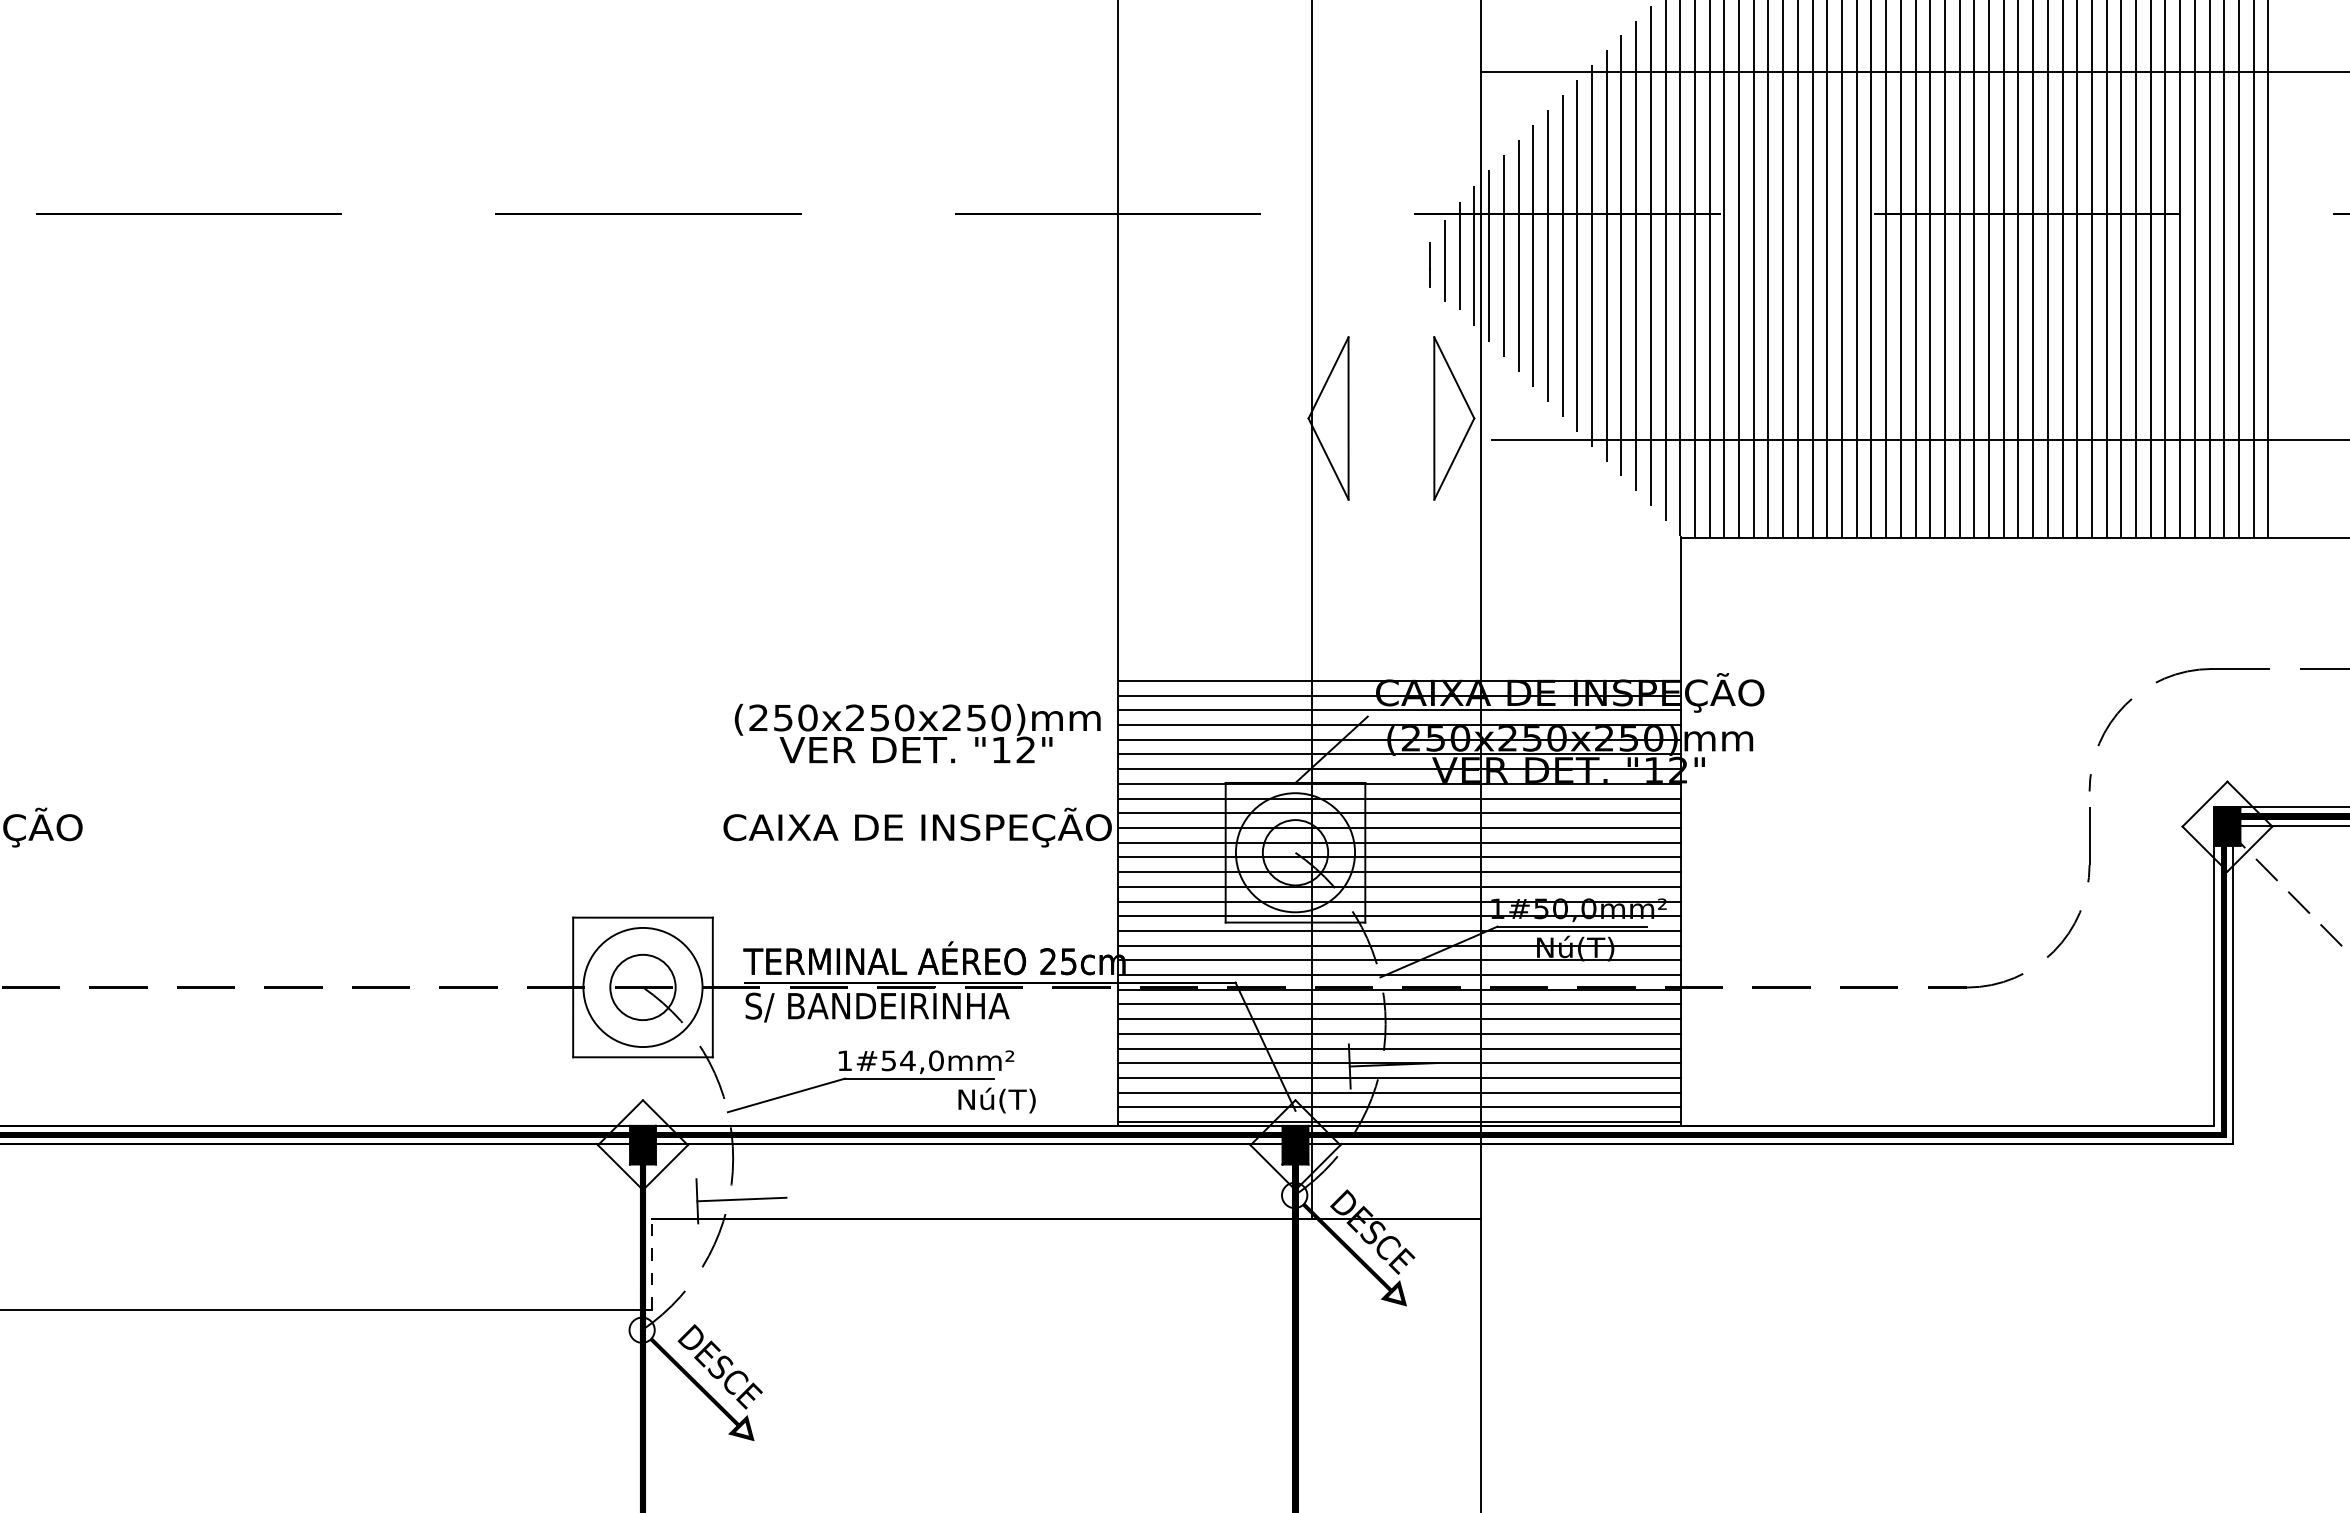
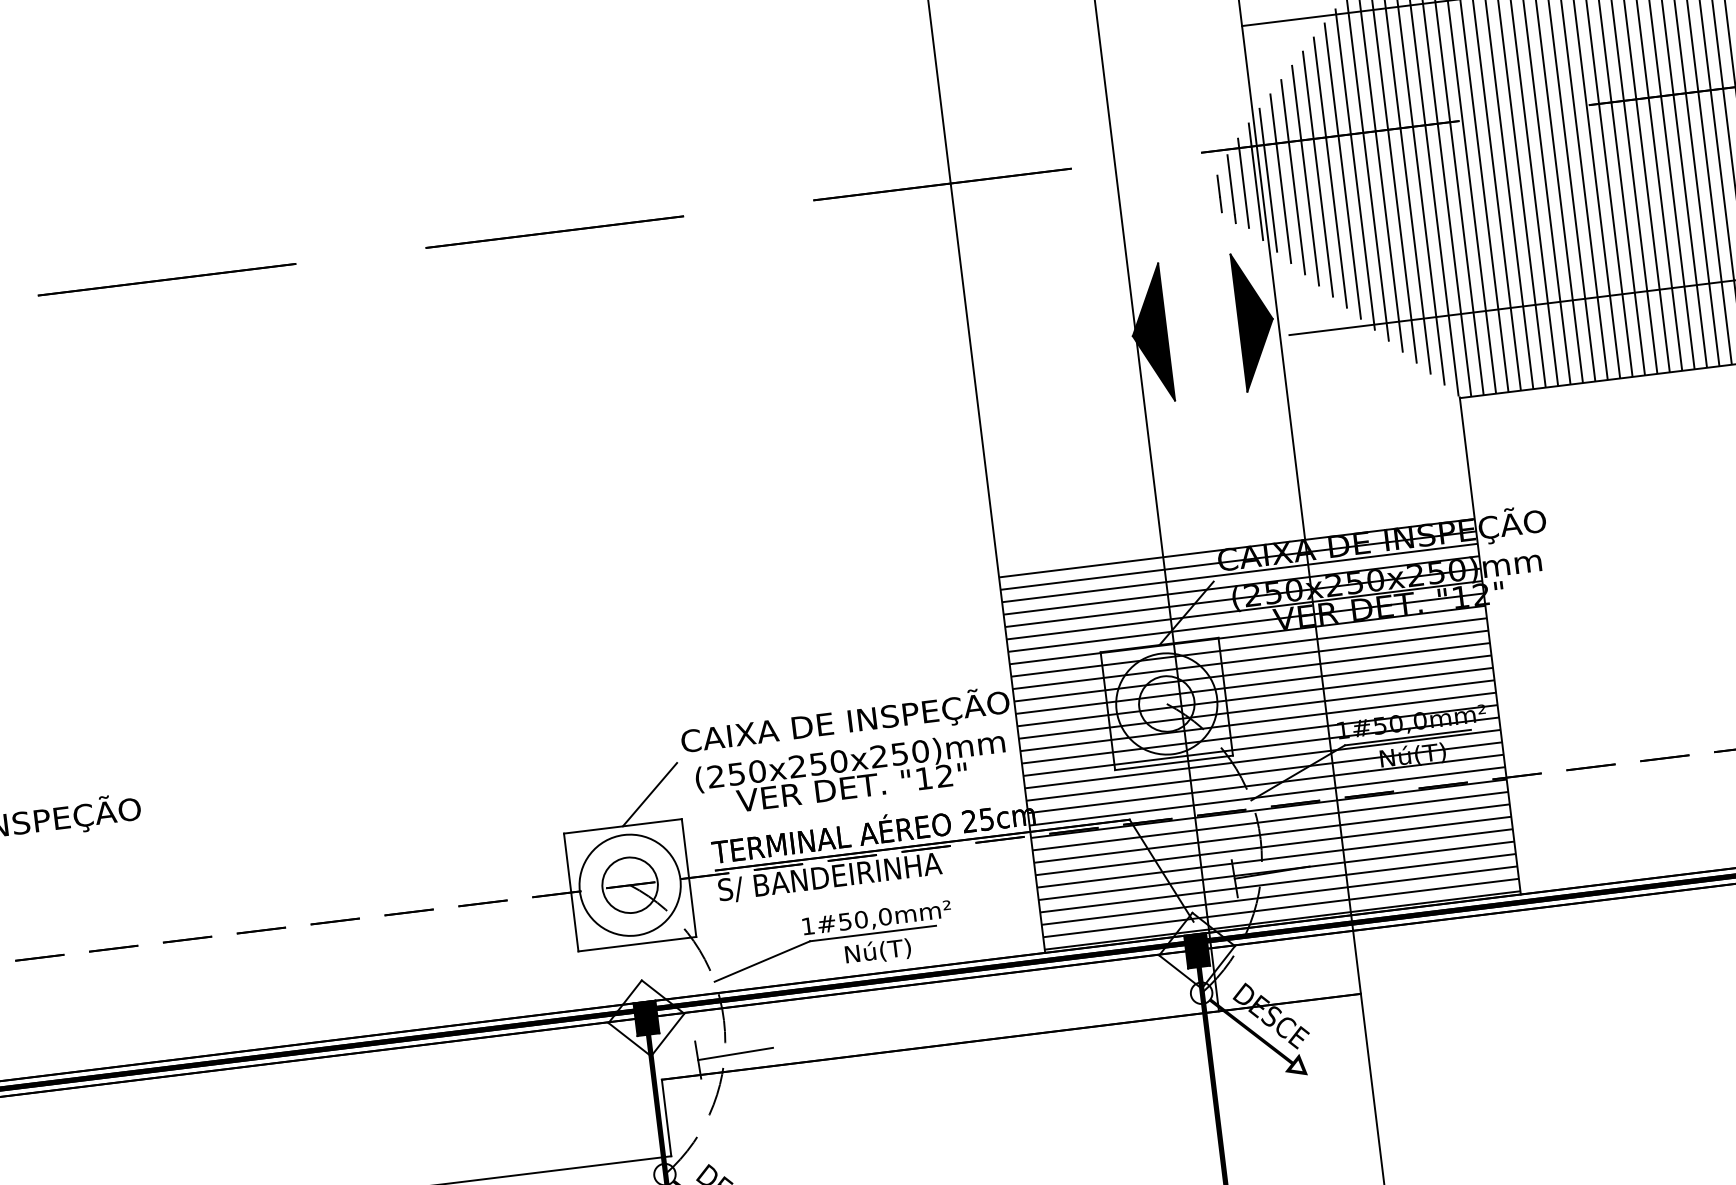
fill: (1328, 418) -> (1149, 334), added
fill: (1454, 418) -> (1255, 321), added
text: (917, 733) -> (851, 773), moved
line: (679, 884) -> (650, 794), added
text: (907, 1060) -> (860, 919), 1#54,0mm² -> 1#50,0mm²
text: (996, 1100) -> (877, 951), moved
line: (652, 1263) -> (666, 1117), dashed -> solid

